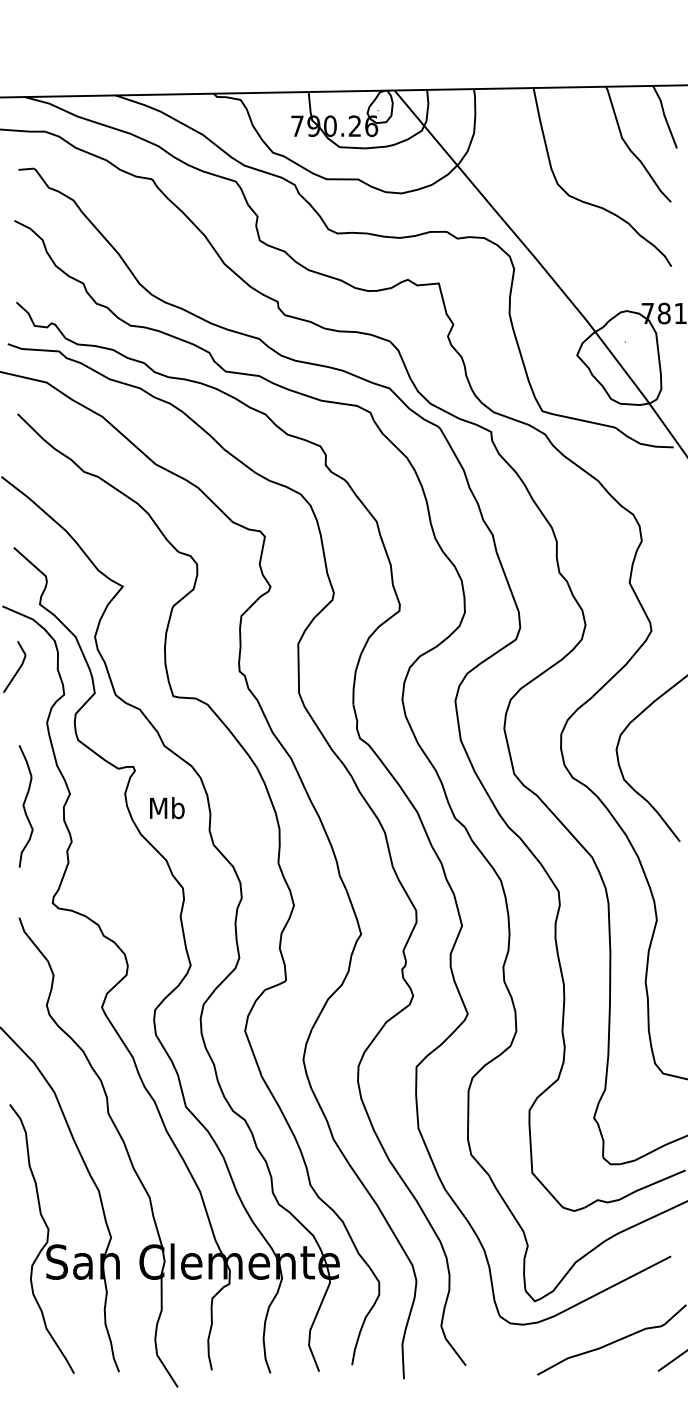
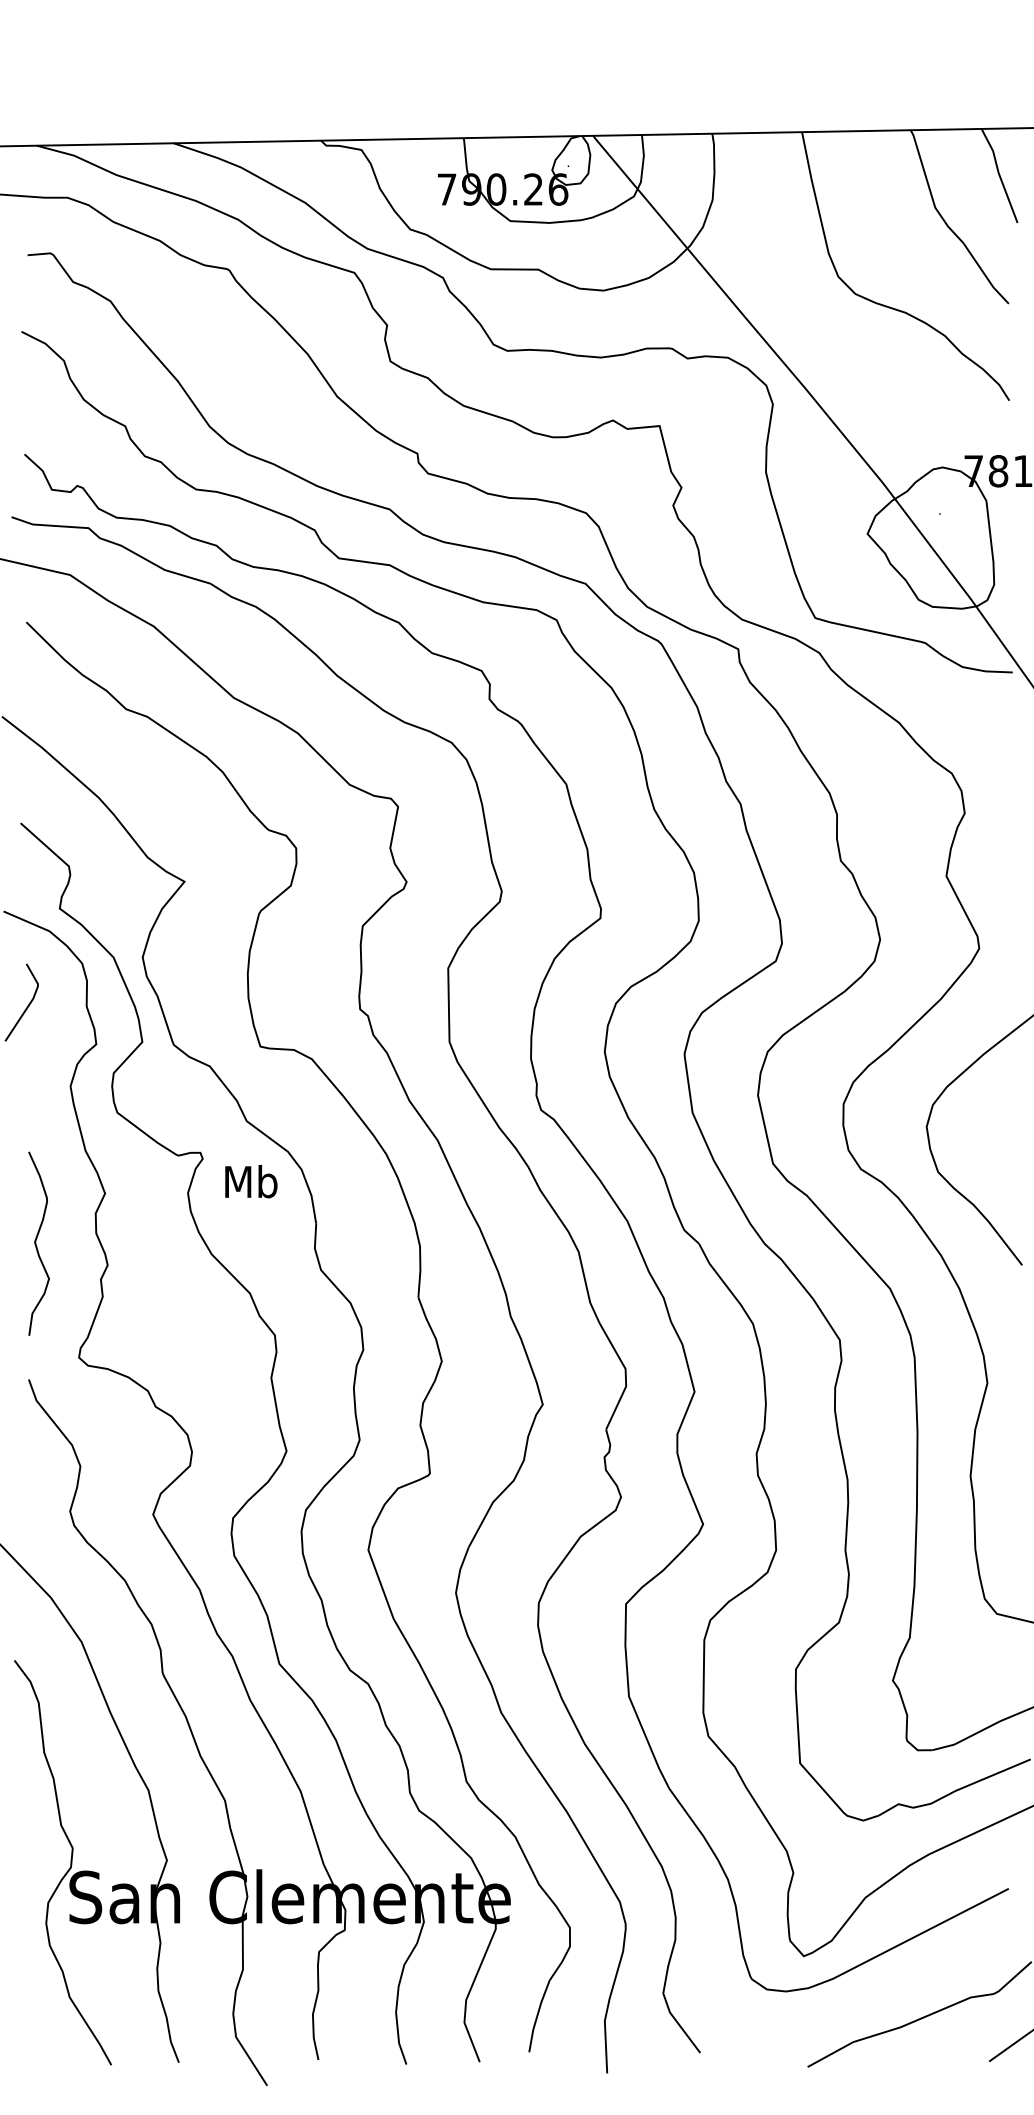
curve: (24, 806) -> (36, 1243), moved
text: (167, 808) -> (251, 1182), moved

